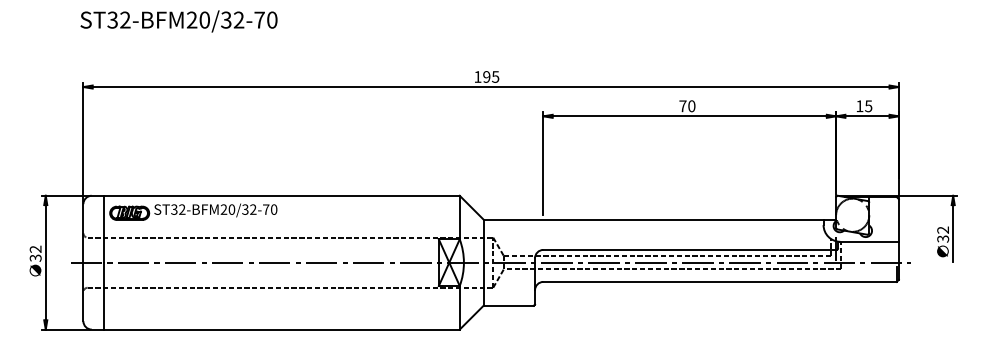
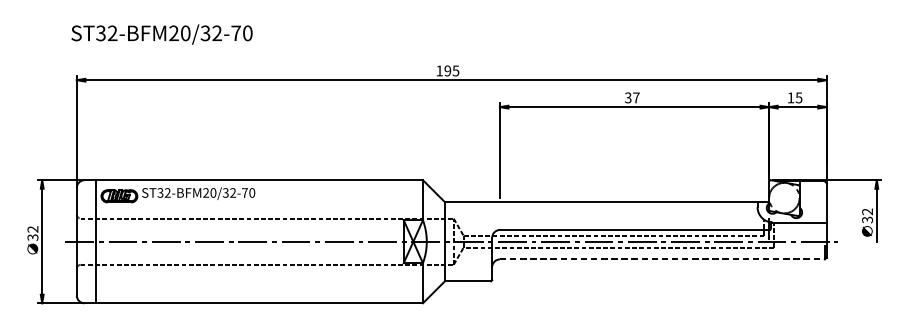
text: (178, 21) -> (161, 34), moved
text: (687, 106) -> (632, 98), 70 -> 37
line: (720, 281) -> (662, 259), solid -> dashed

